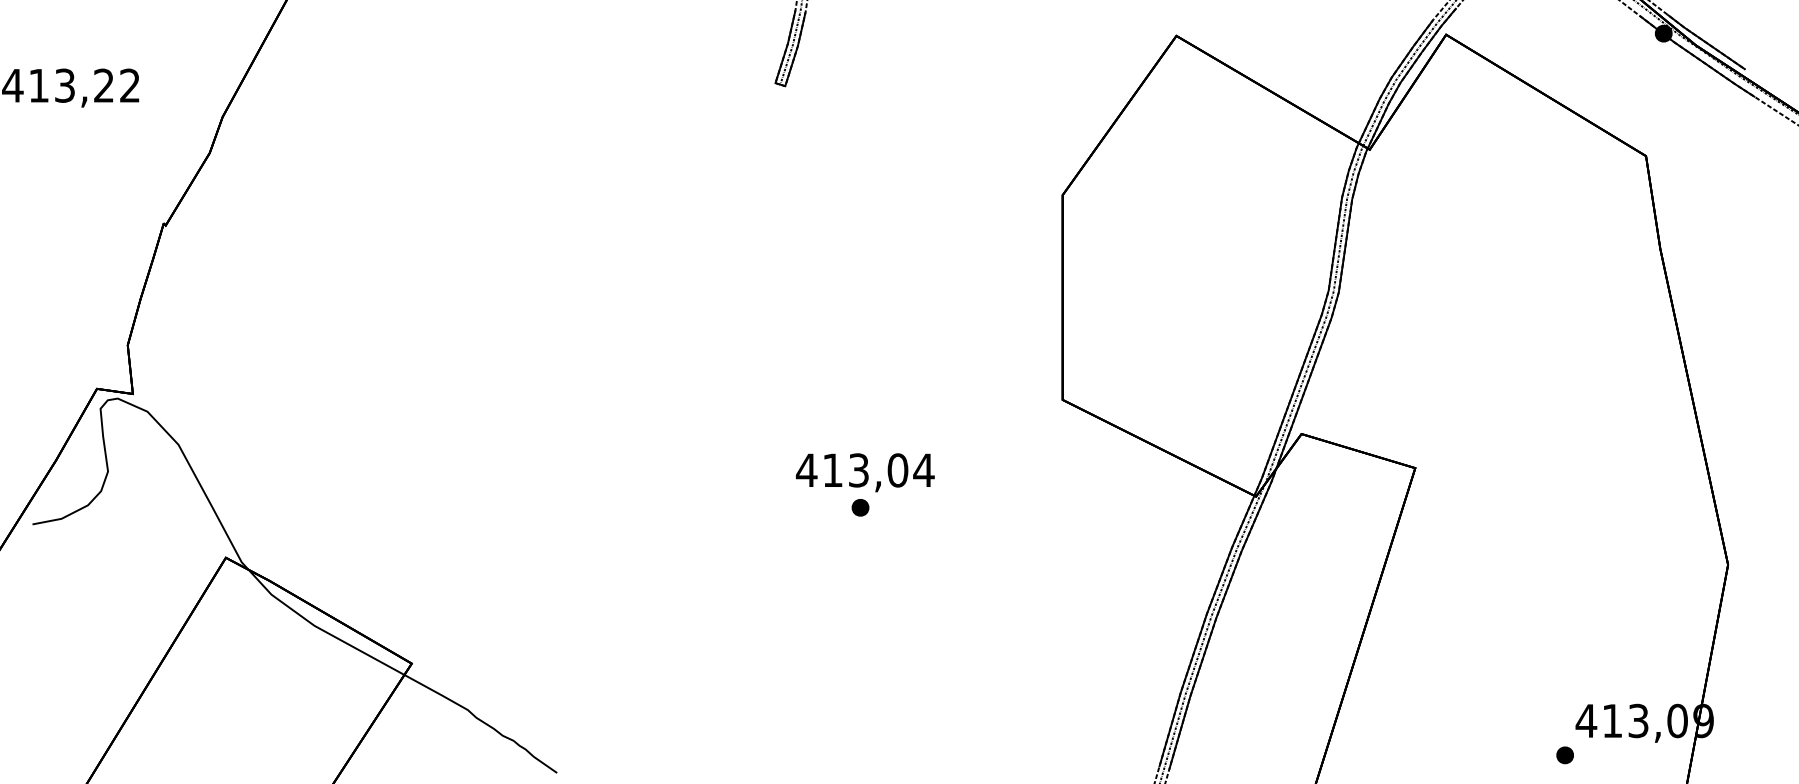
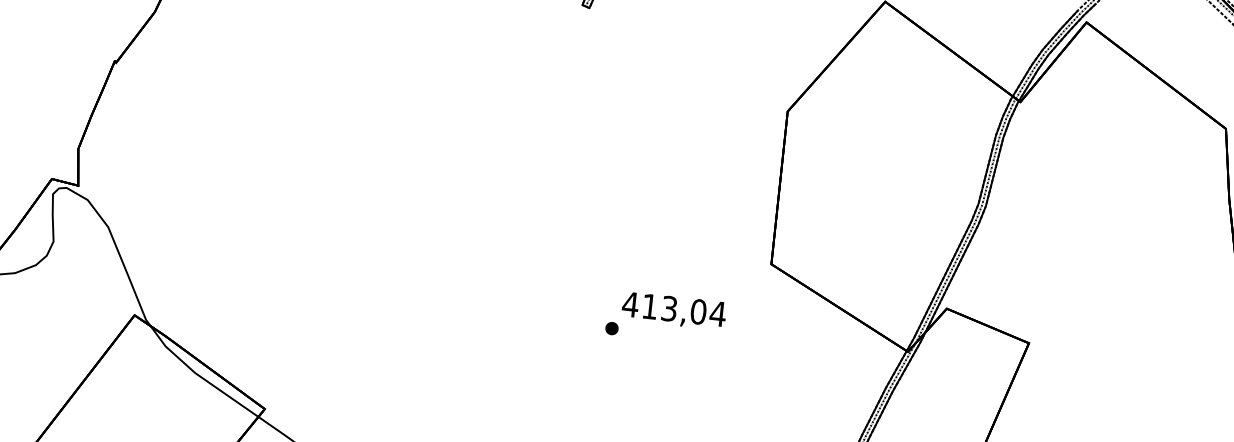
text: (865, 472) -> (674, 310), moved

